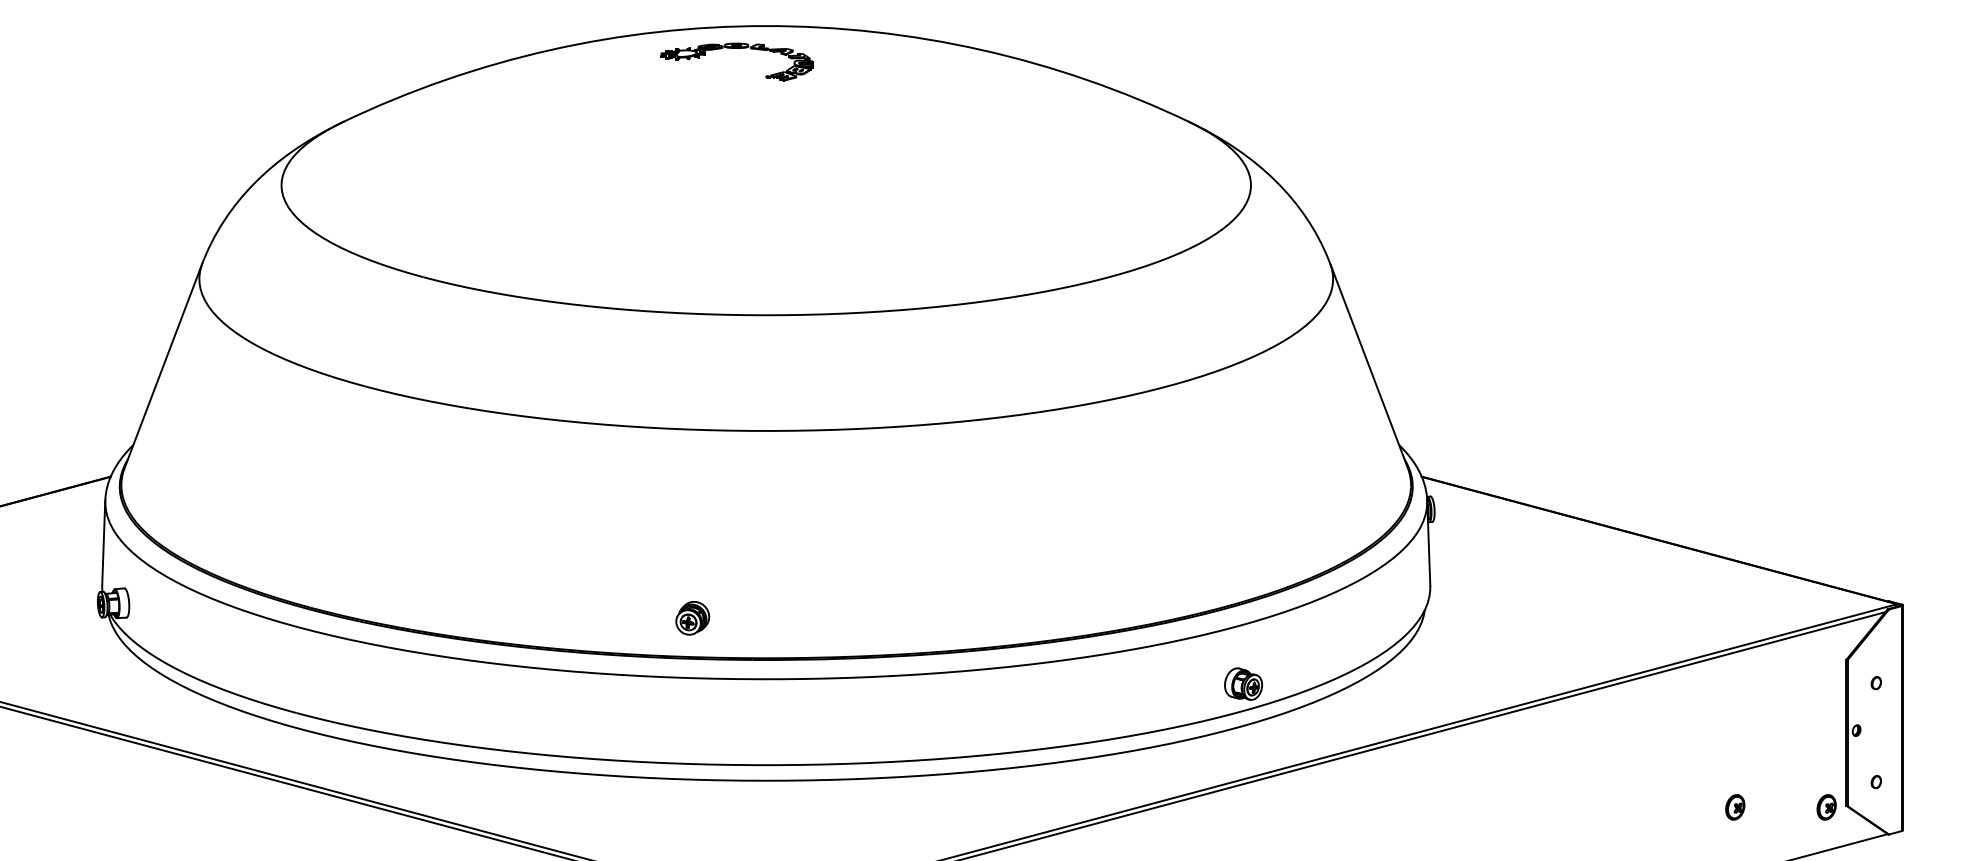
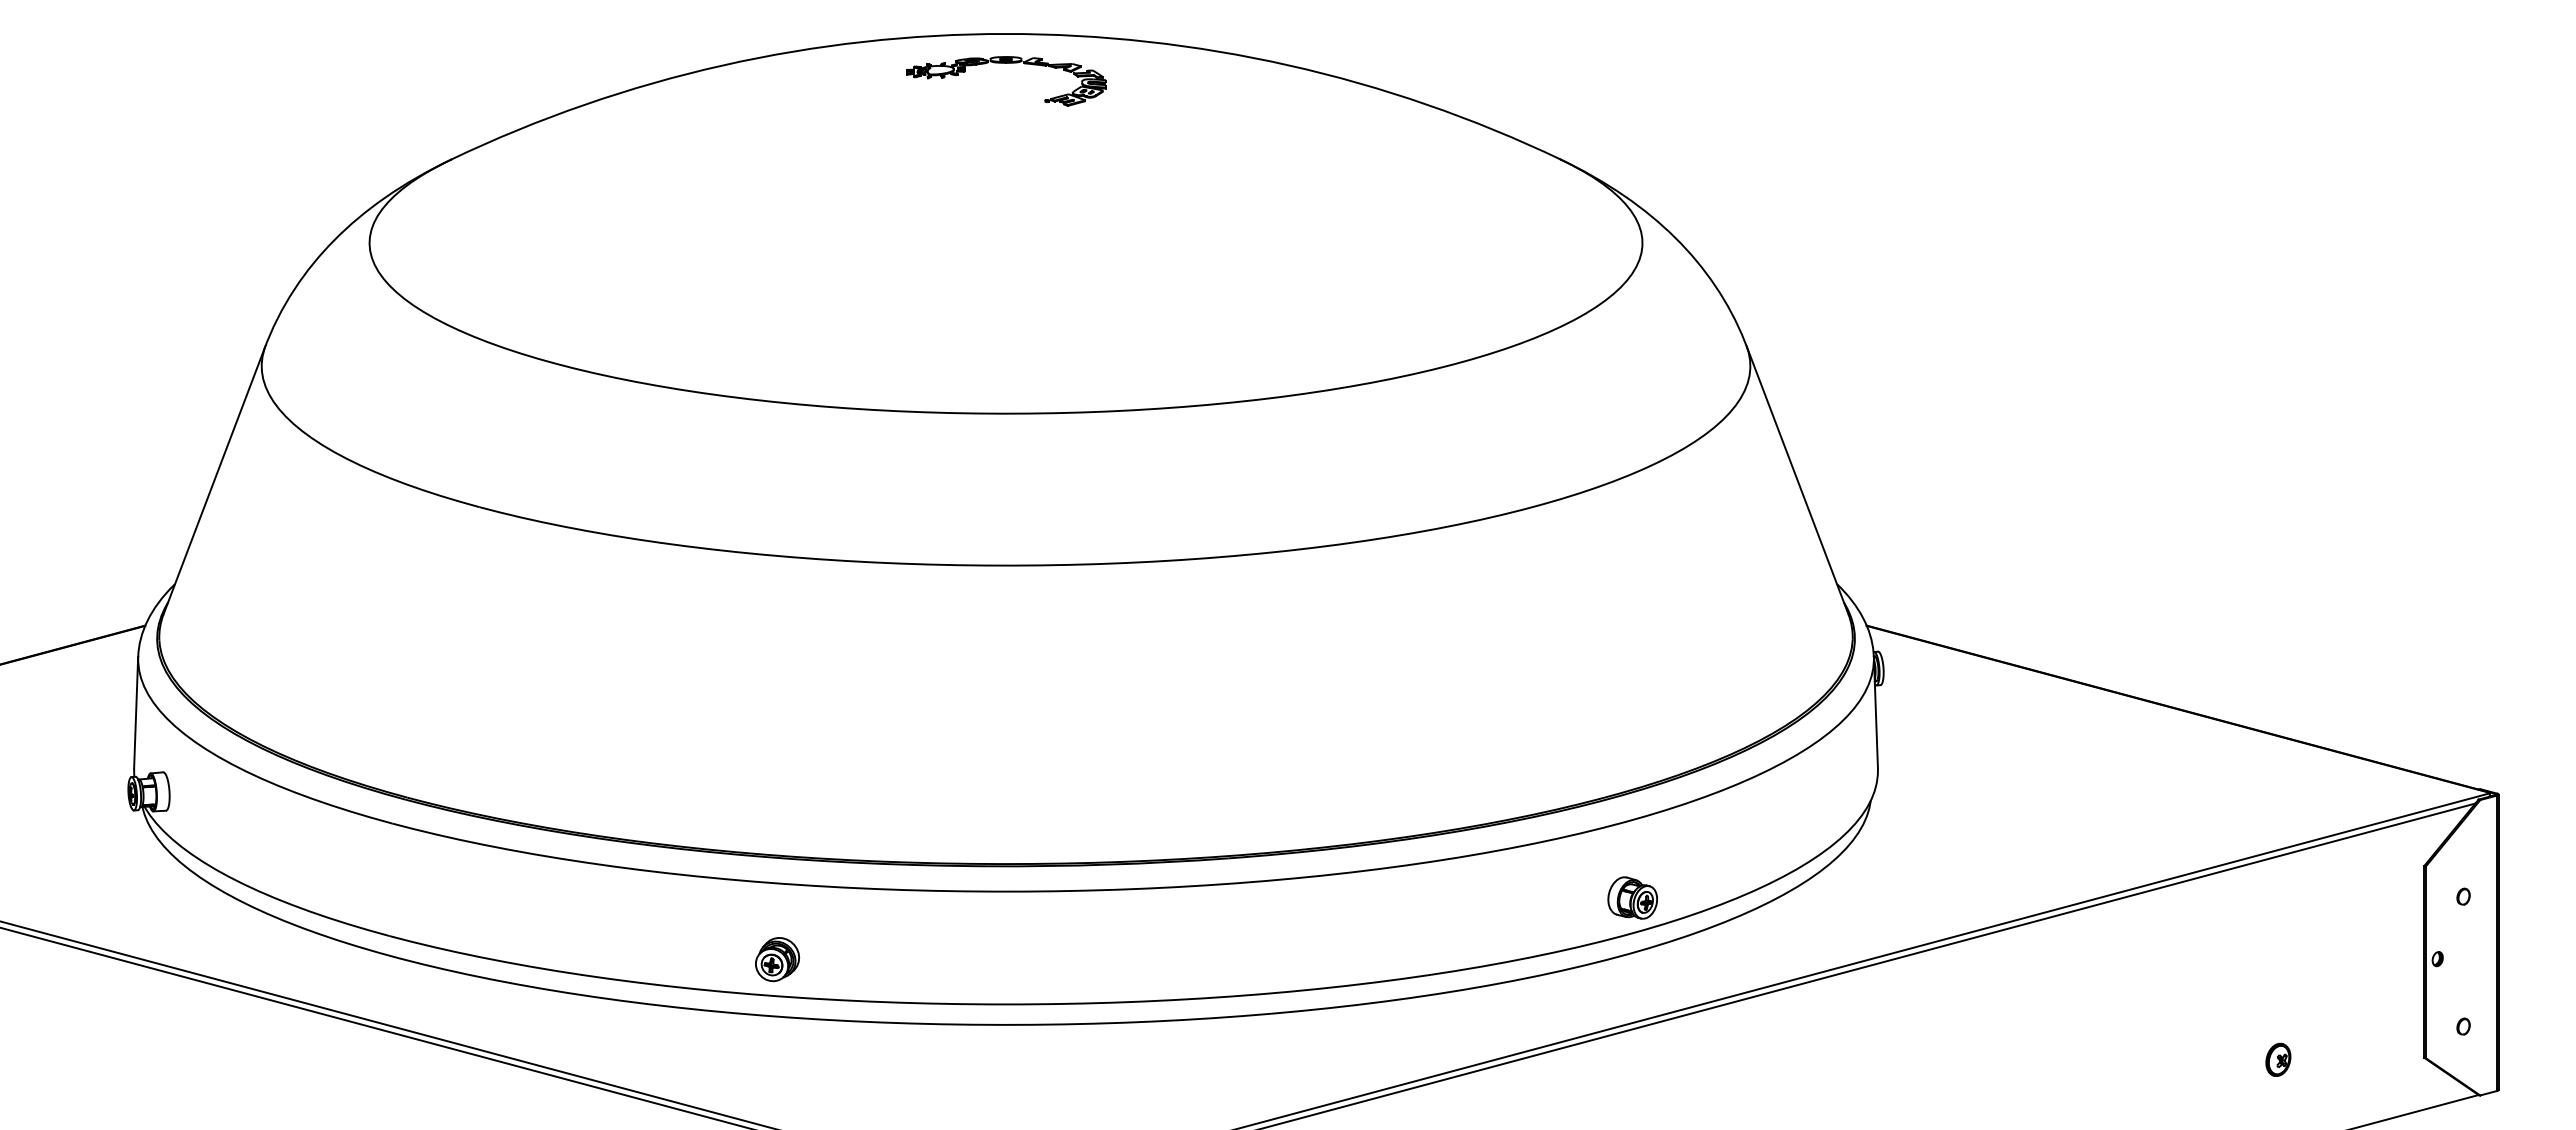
part: (736, 48) -> (1006, 63), moved
part: (692, 618) -> (777, 959), moved
part: (1826, 807) -> (2398, 1059), removed

